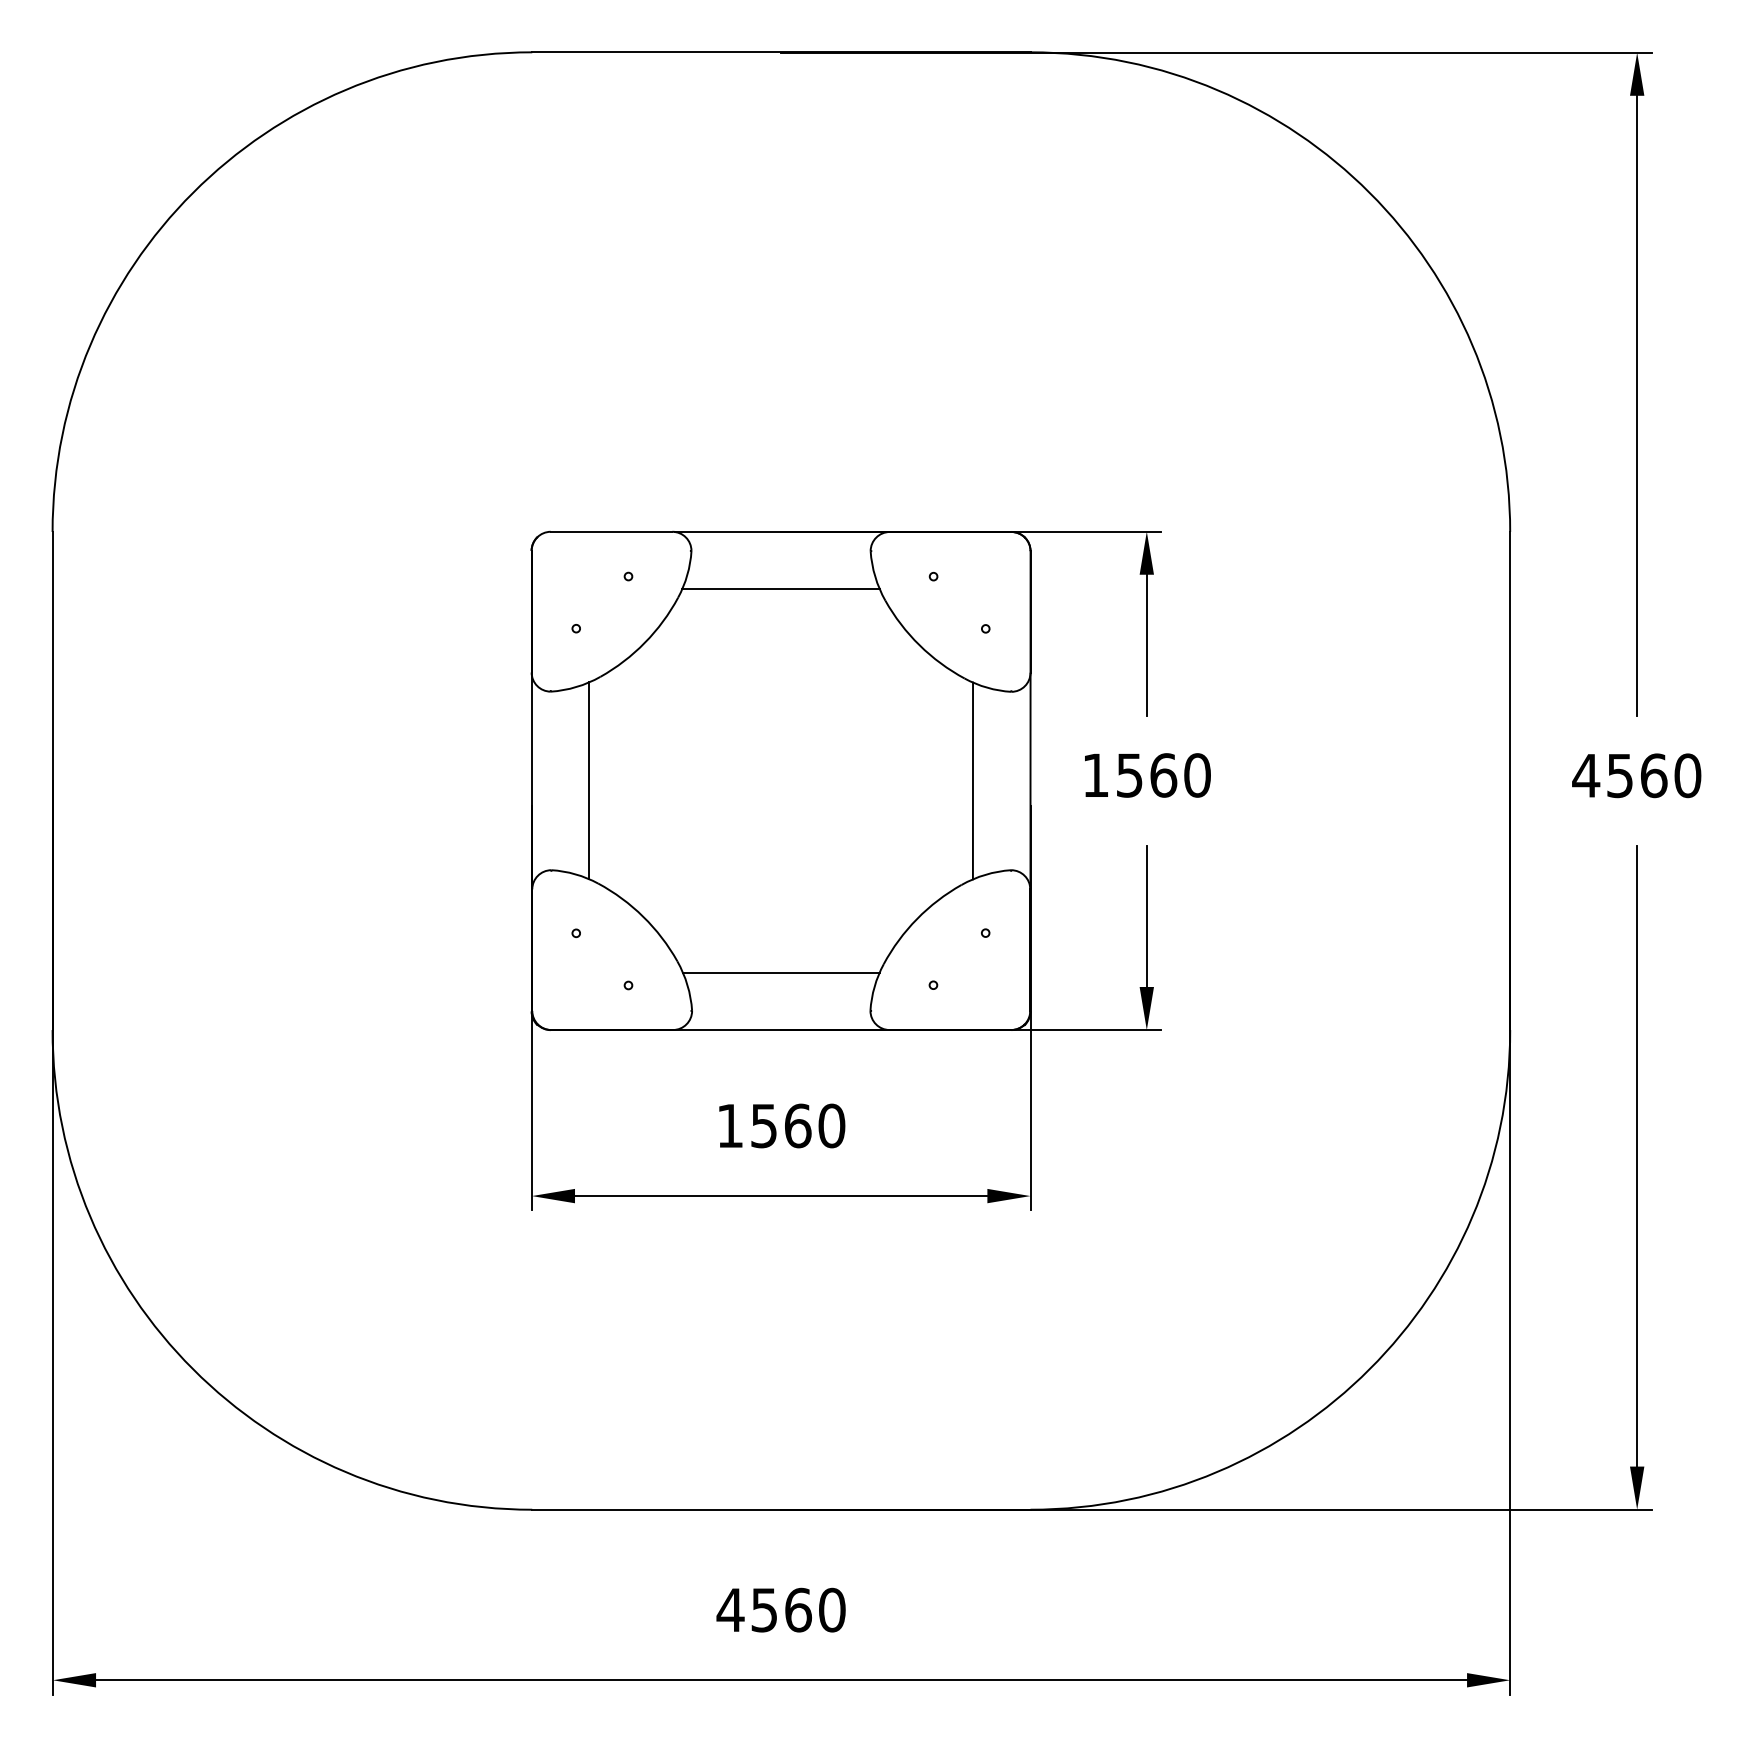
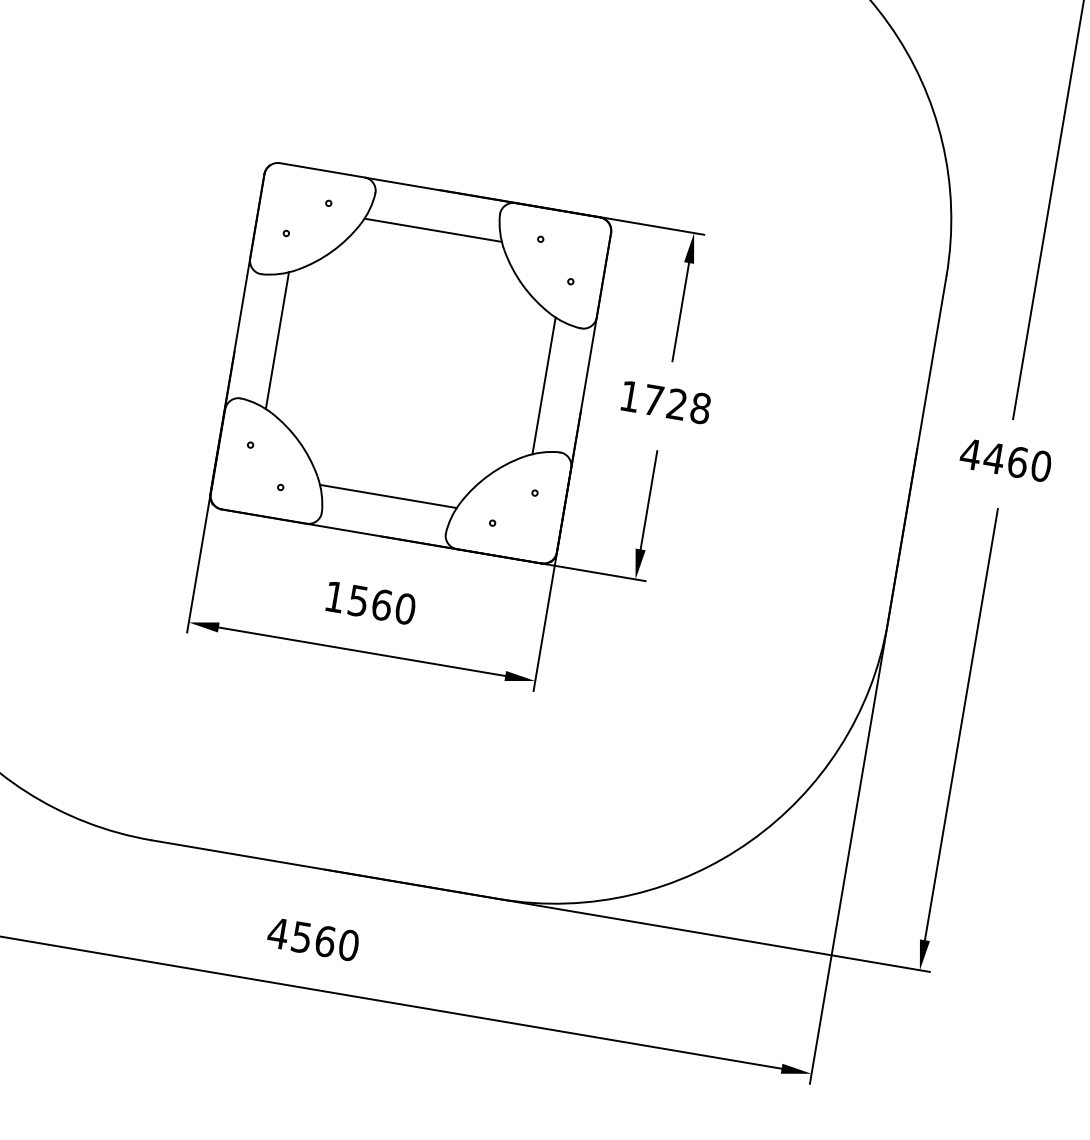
text: (1163, 775) -> (677, 404), 1560 -> 1728
text: (1620, 776) -> (994, 458), 4560 -> 4460

